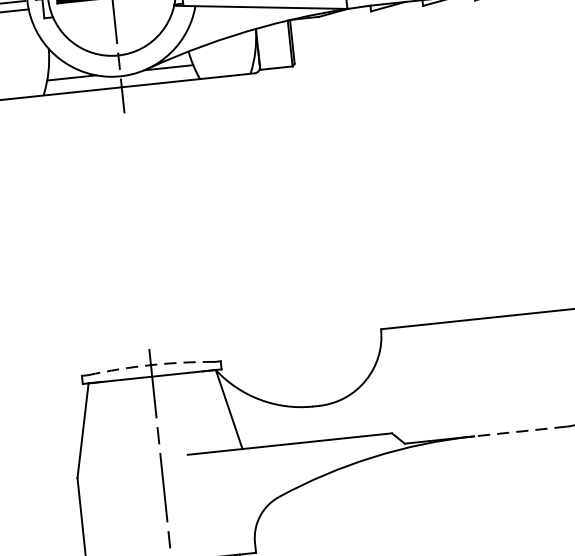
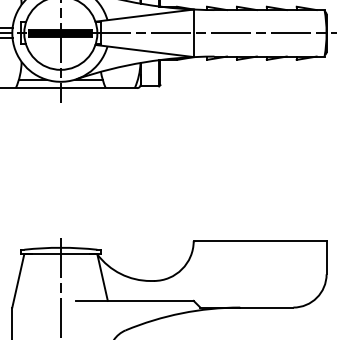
arc: (150, 364) -> (60, 247), dashed -> solid
line: (519, 431) -> (266, 307), dashed -> solid

